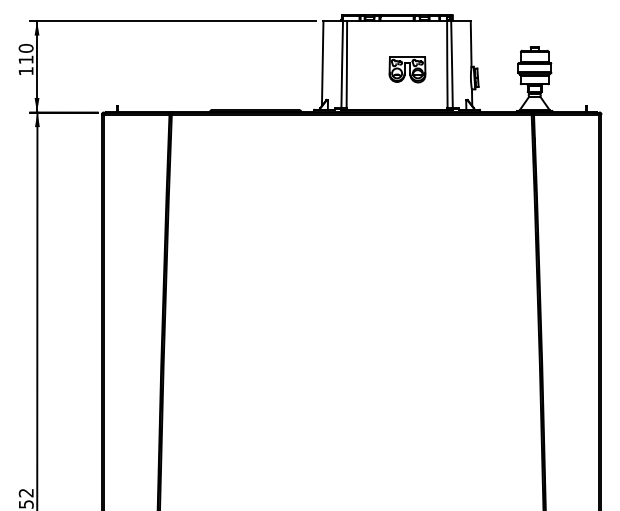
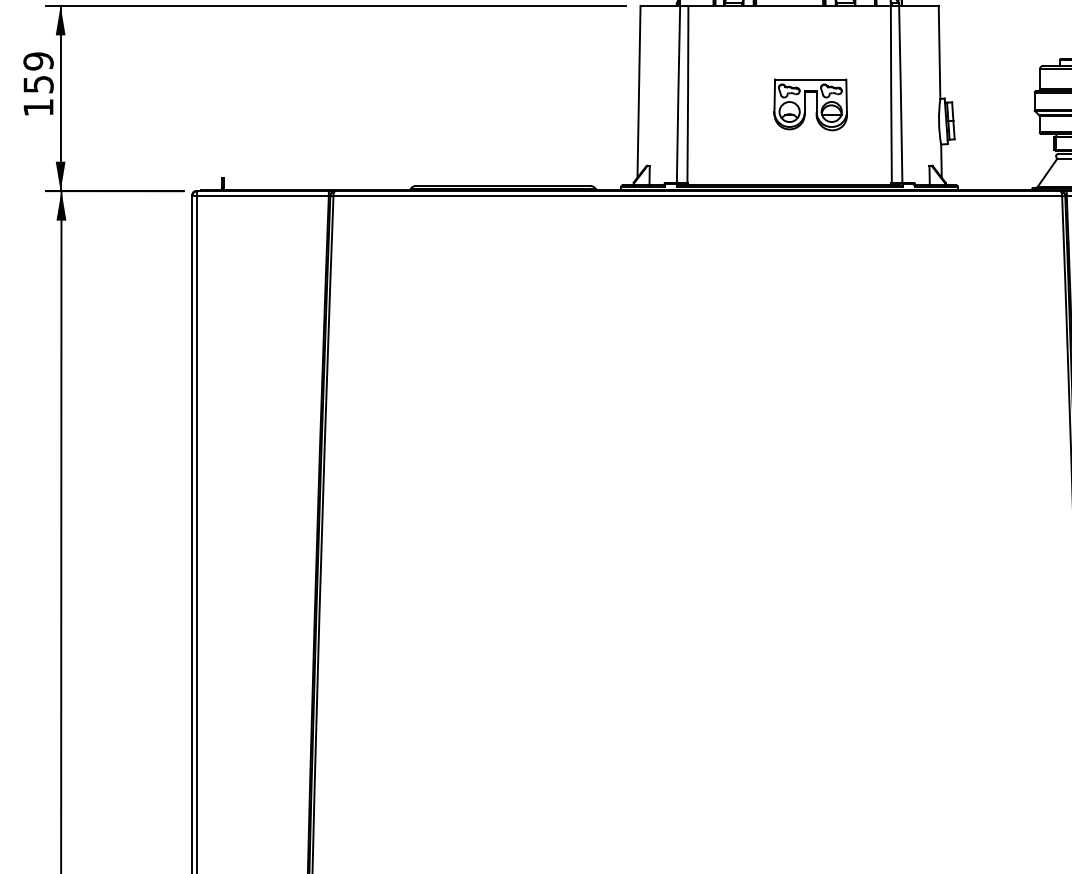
text: (25, 54) -> (37, 73), 110 -> 159

